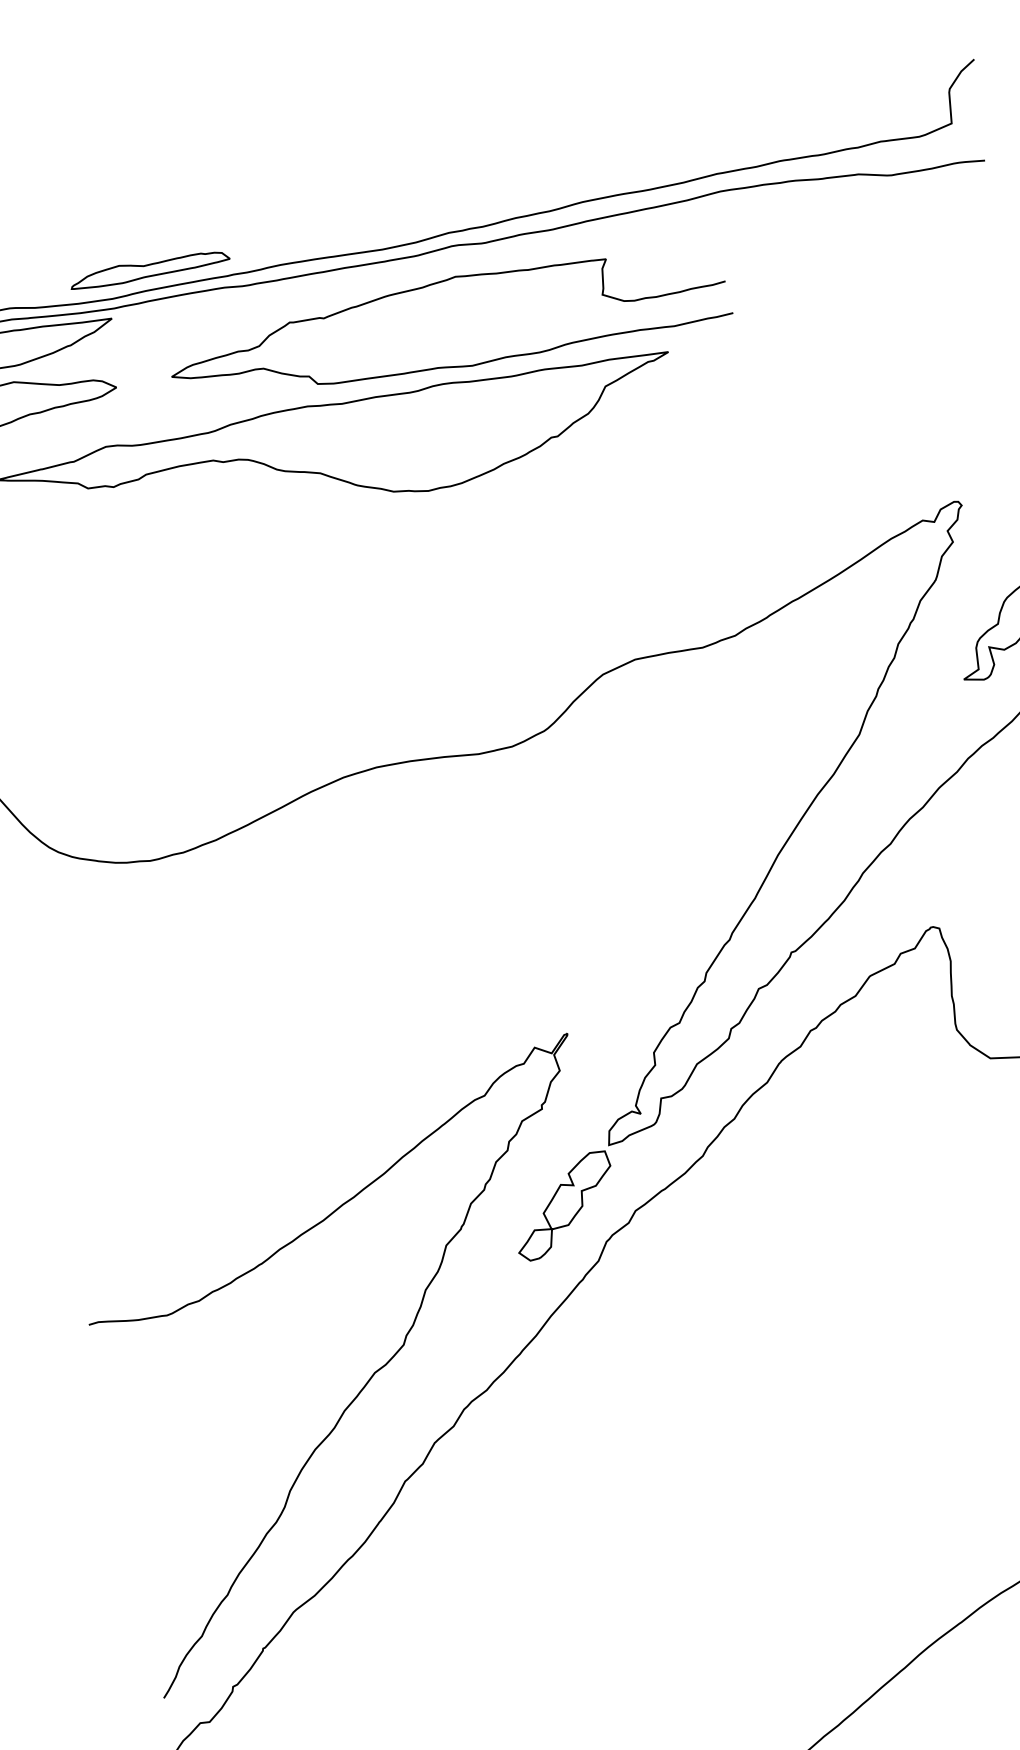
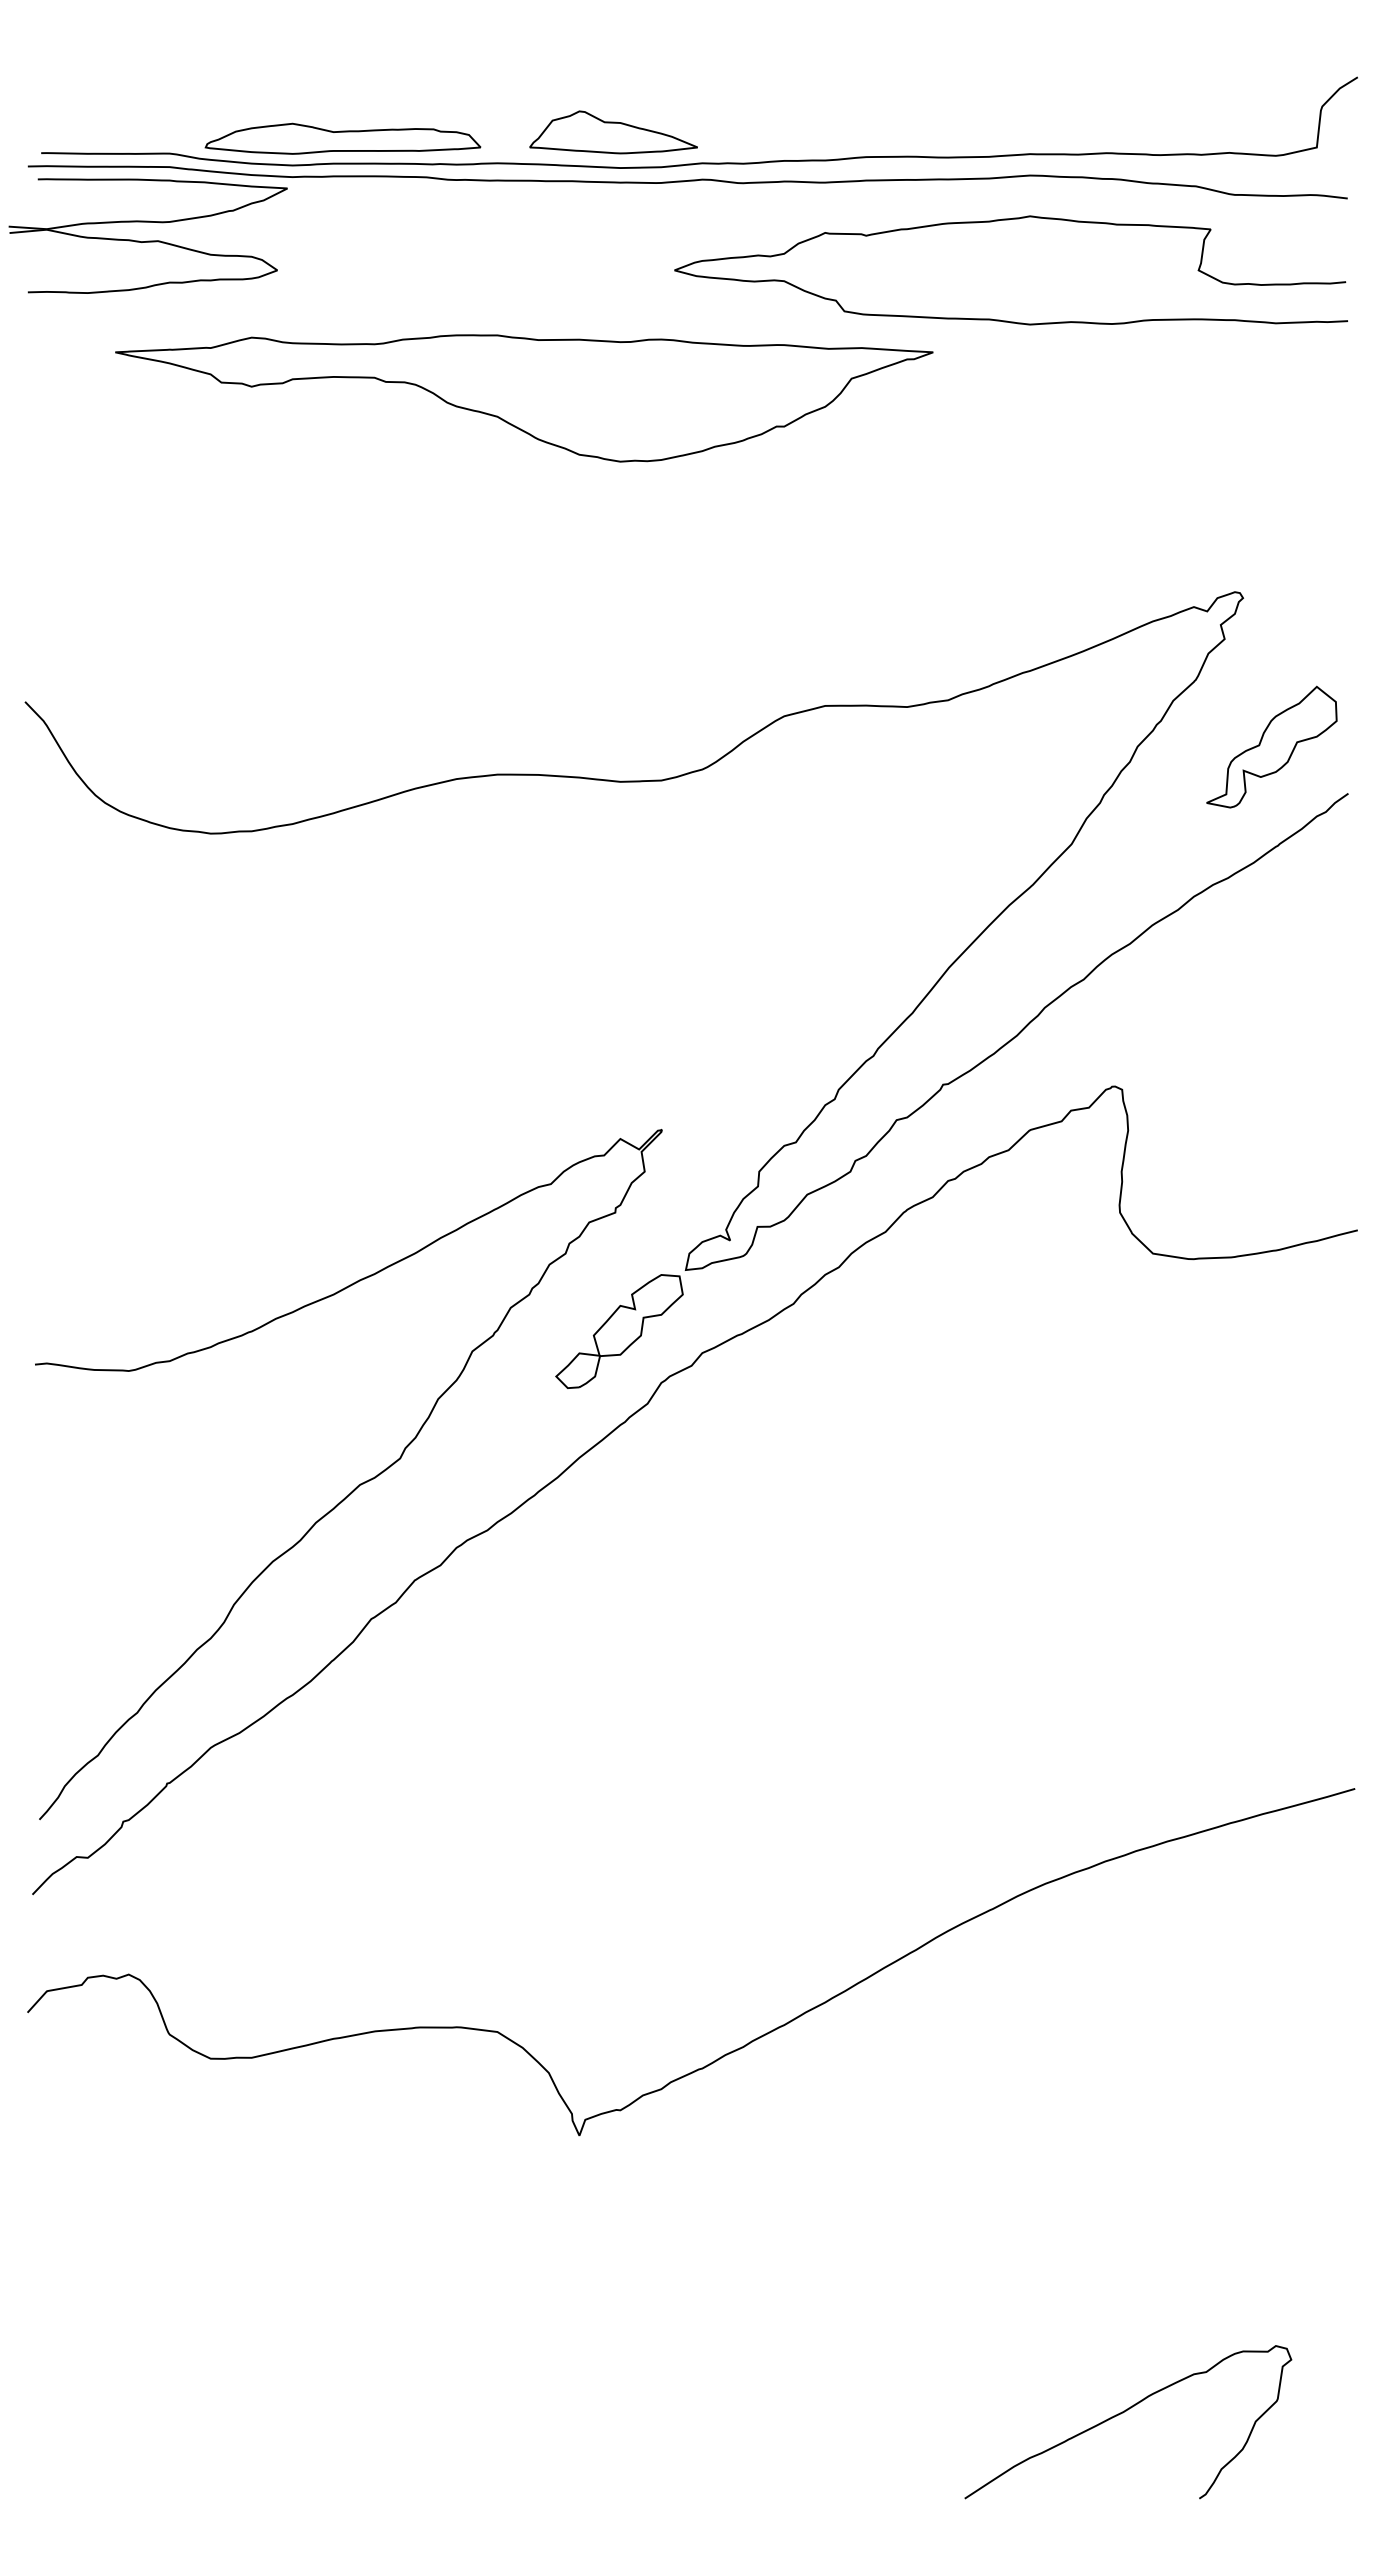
part: (371, 221) -> (613, 132), added
part: (149, 268) -> (342, 138), size x1.43
curve: (439, 283) -> (1009, 220), moved

